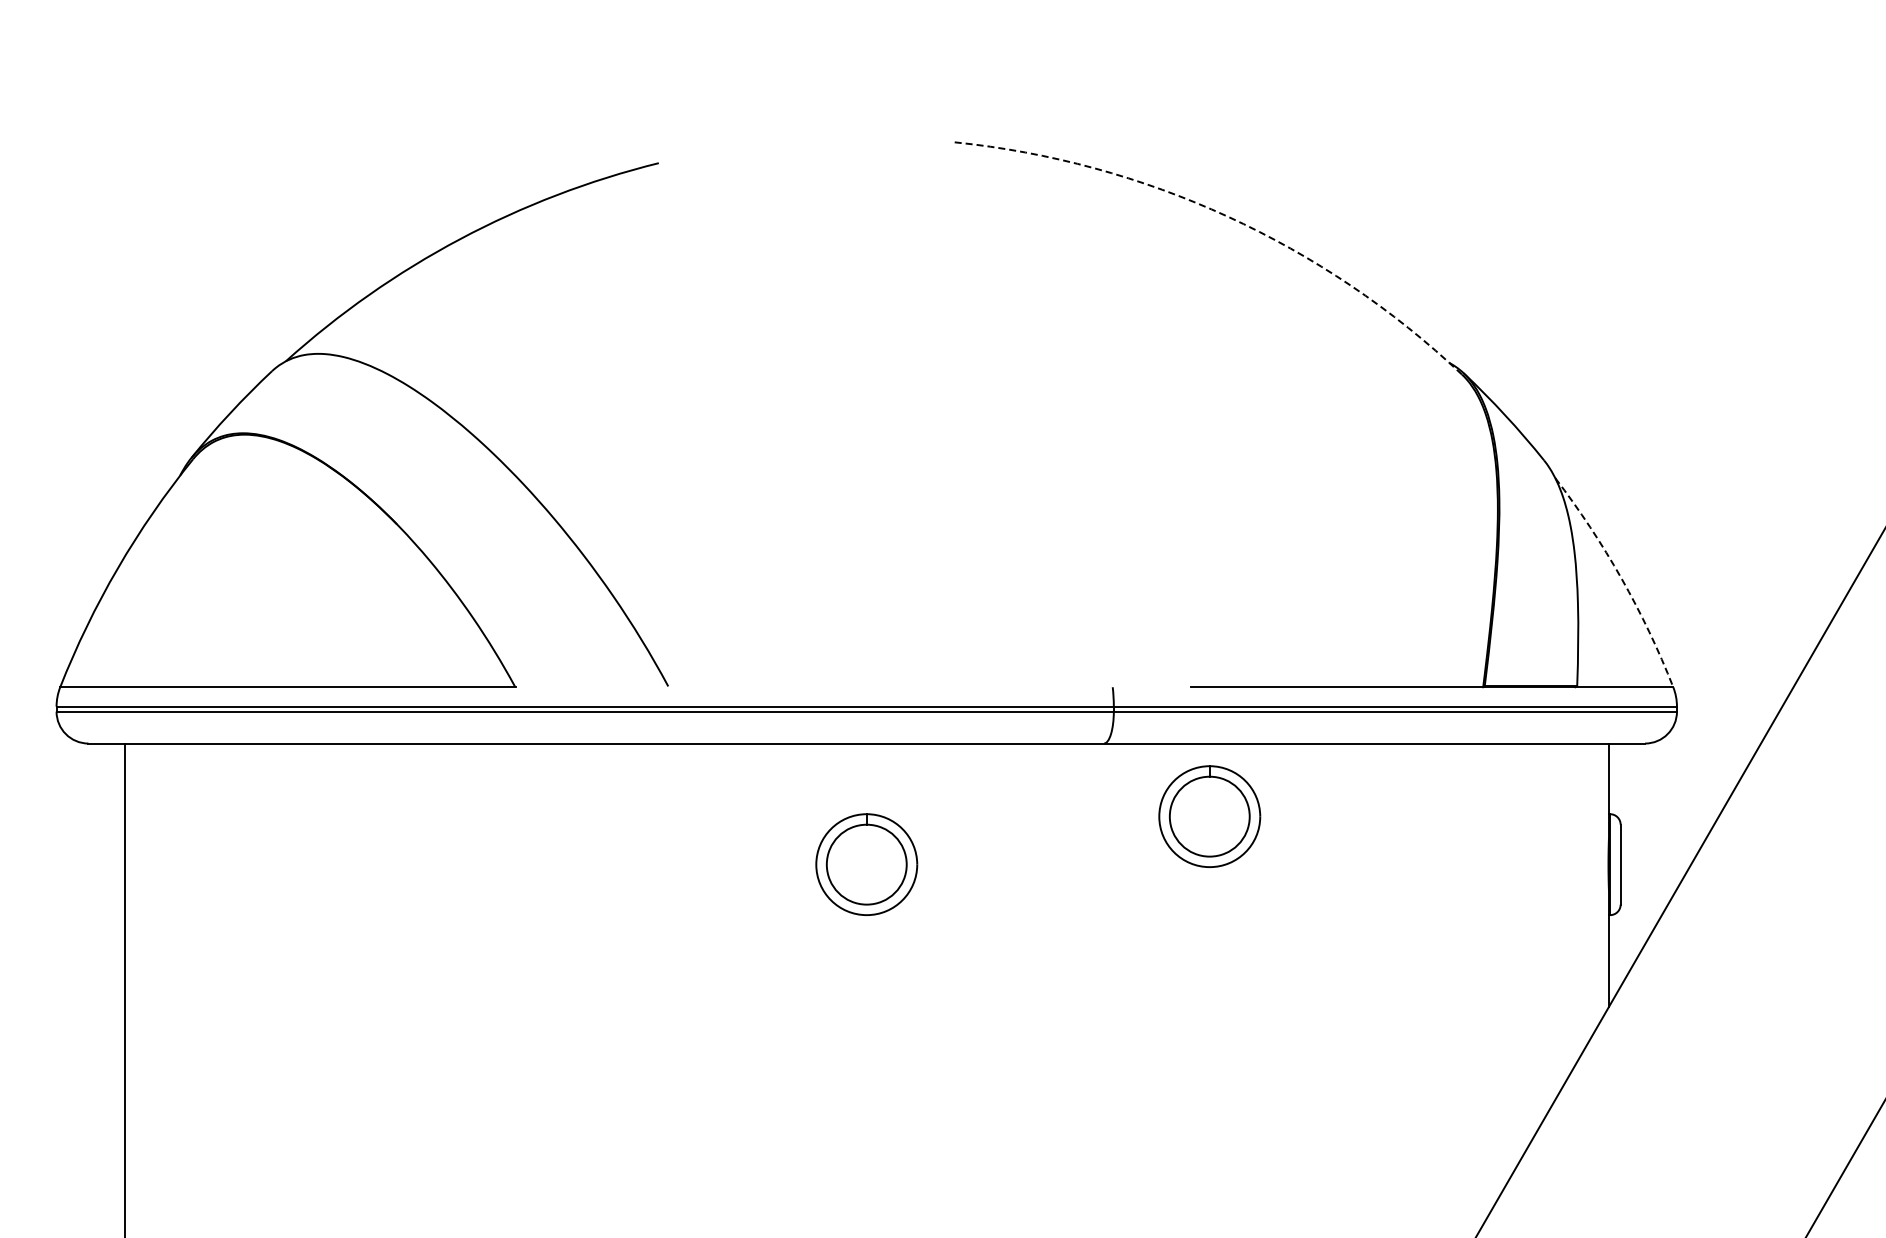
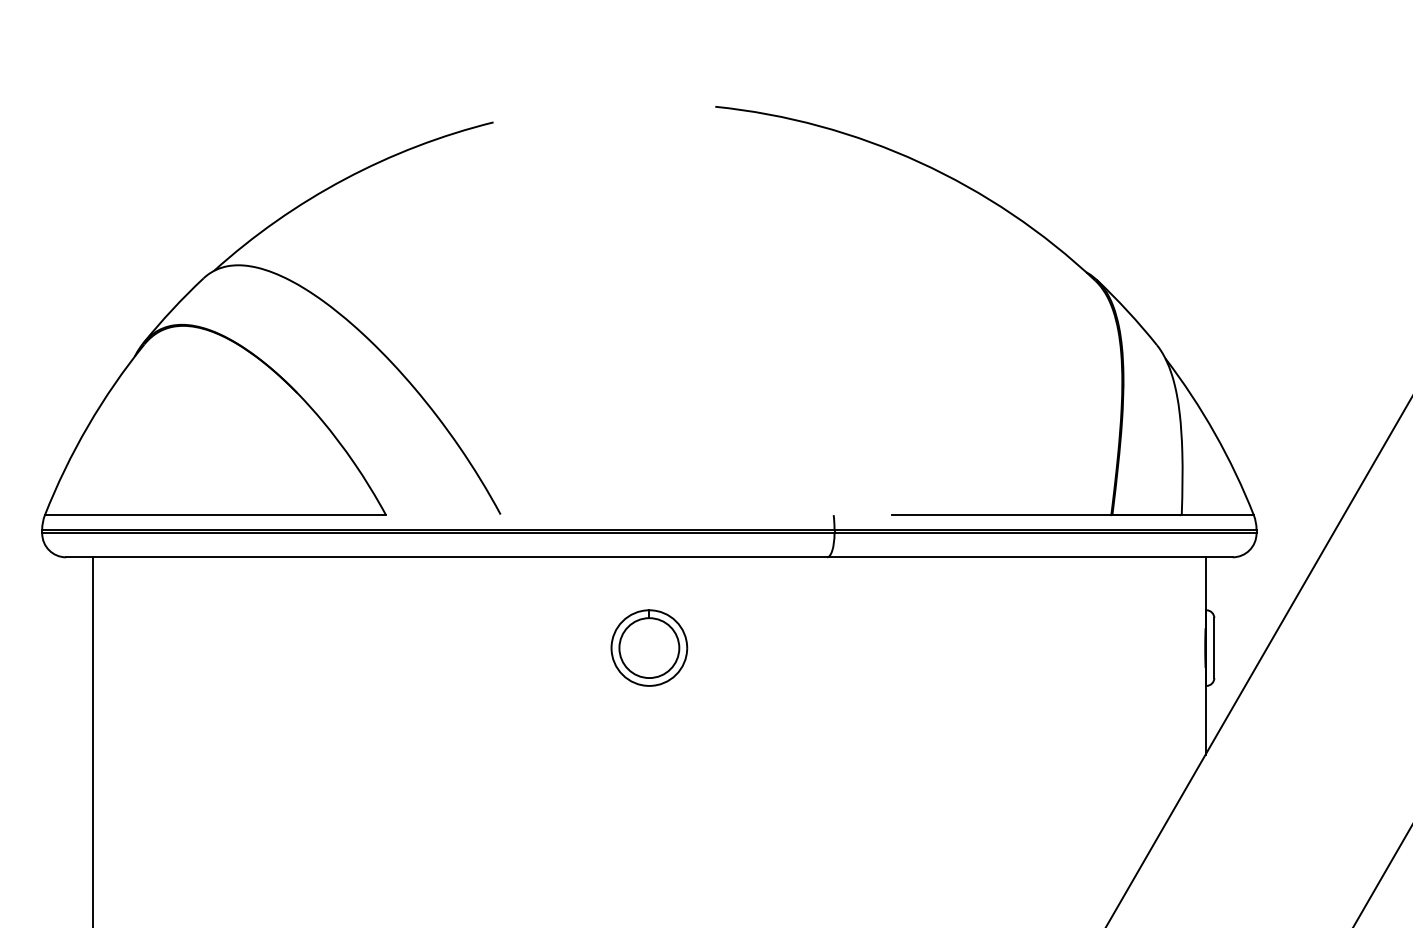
arc: (1227, 216) -> (919, 162), dashed -> solid
arc: (1621, 578) -> (1214, 433), dashed -> solid
part: (1209, 816) -> (906, 612), removed

